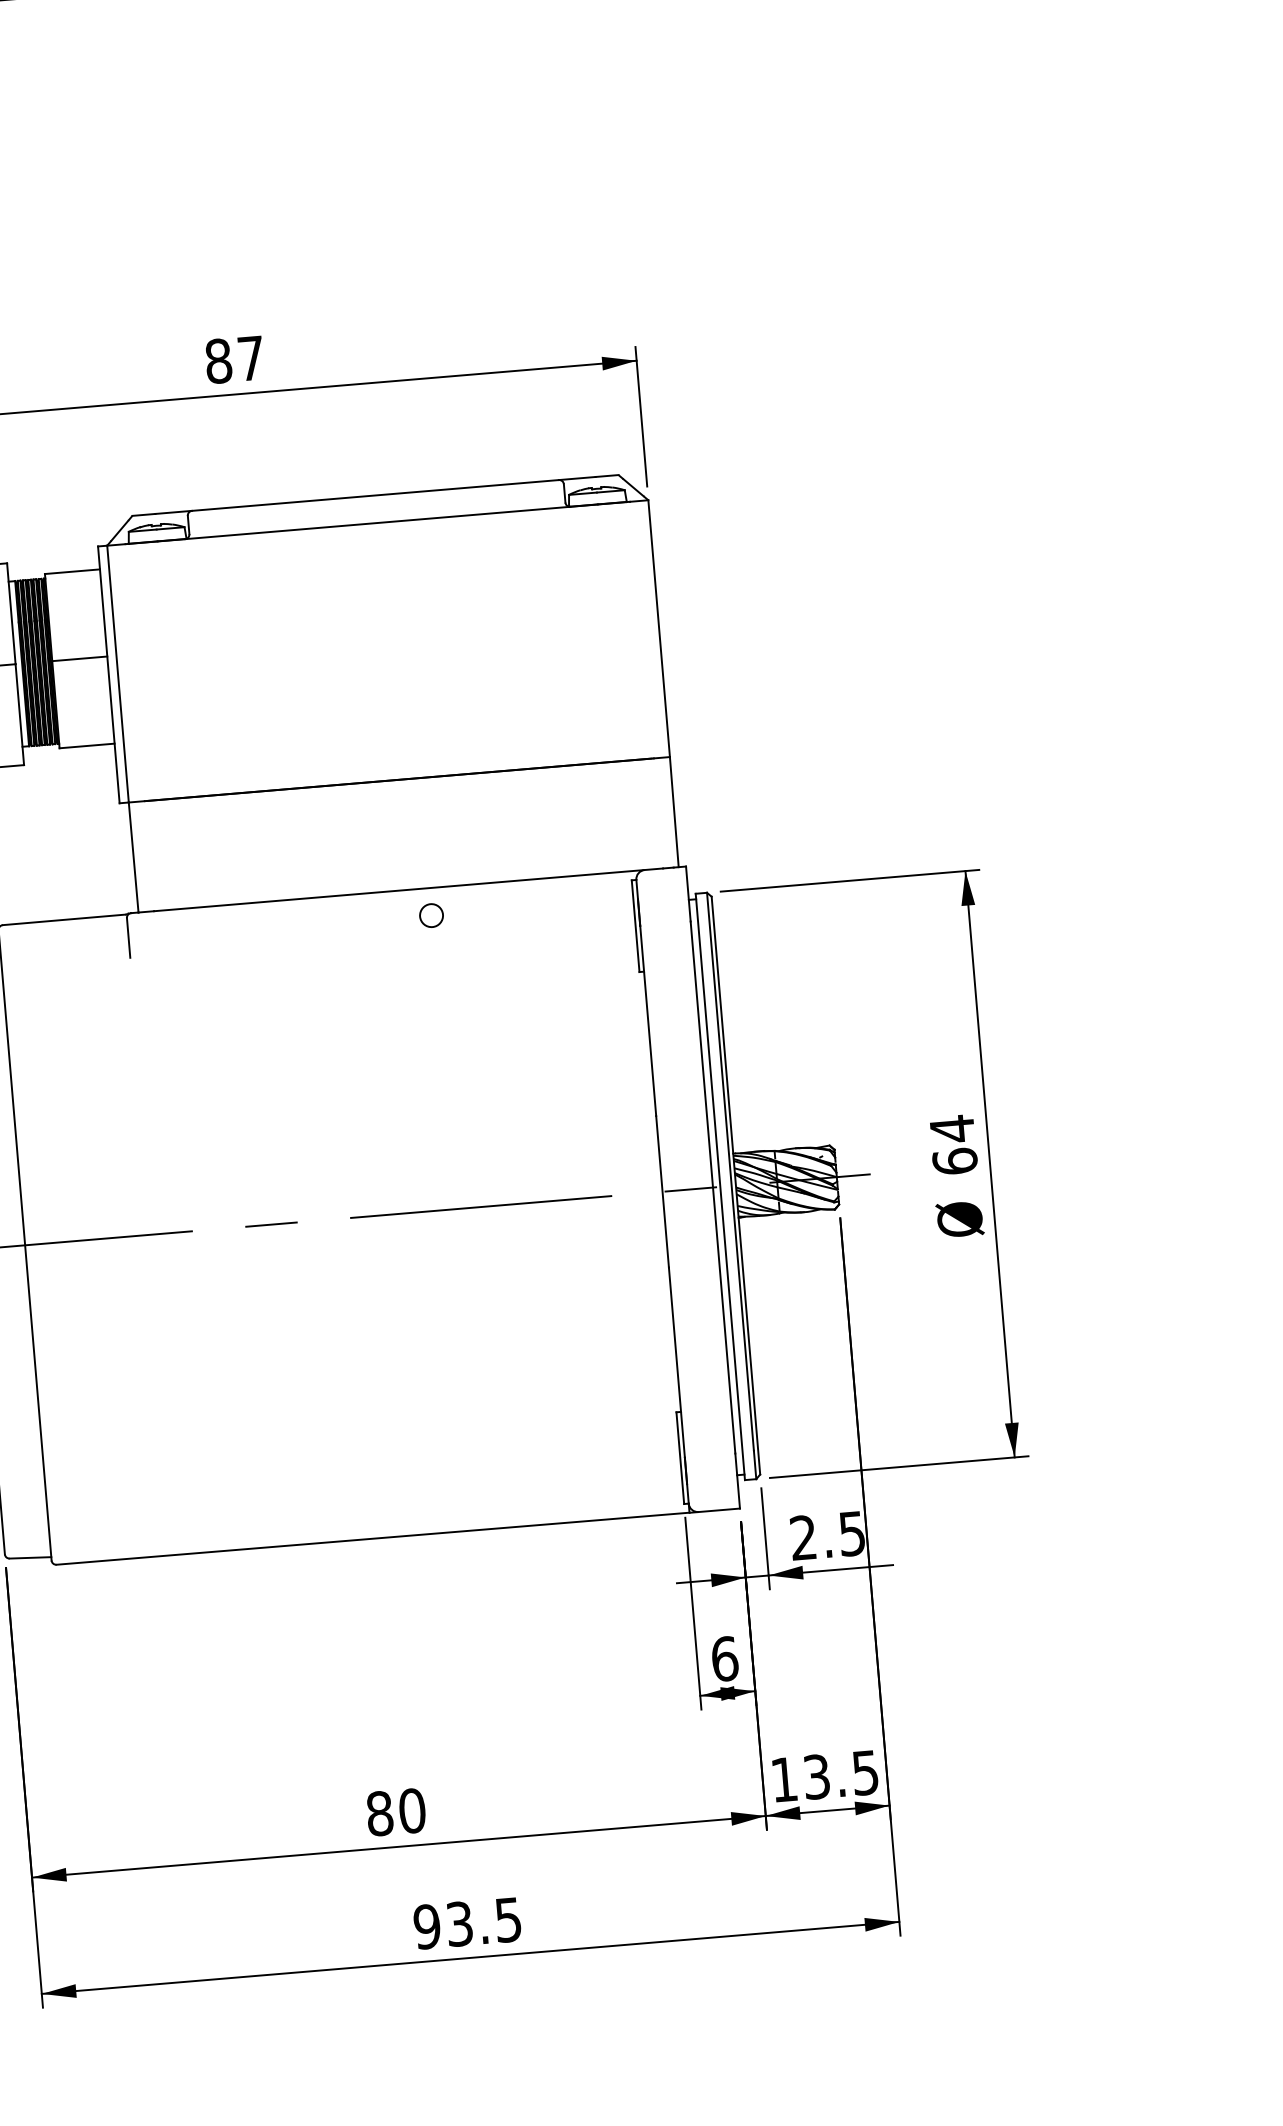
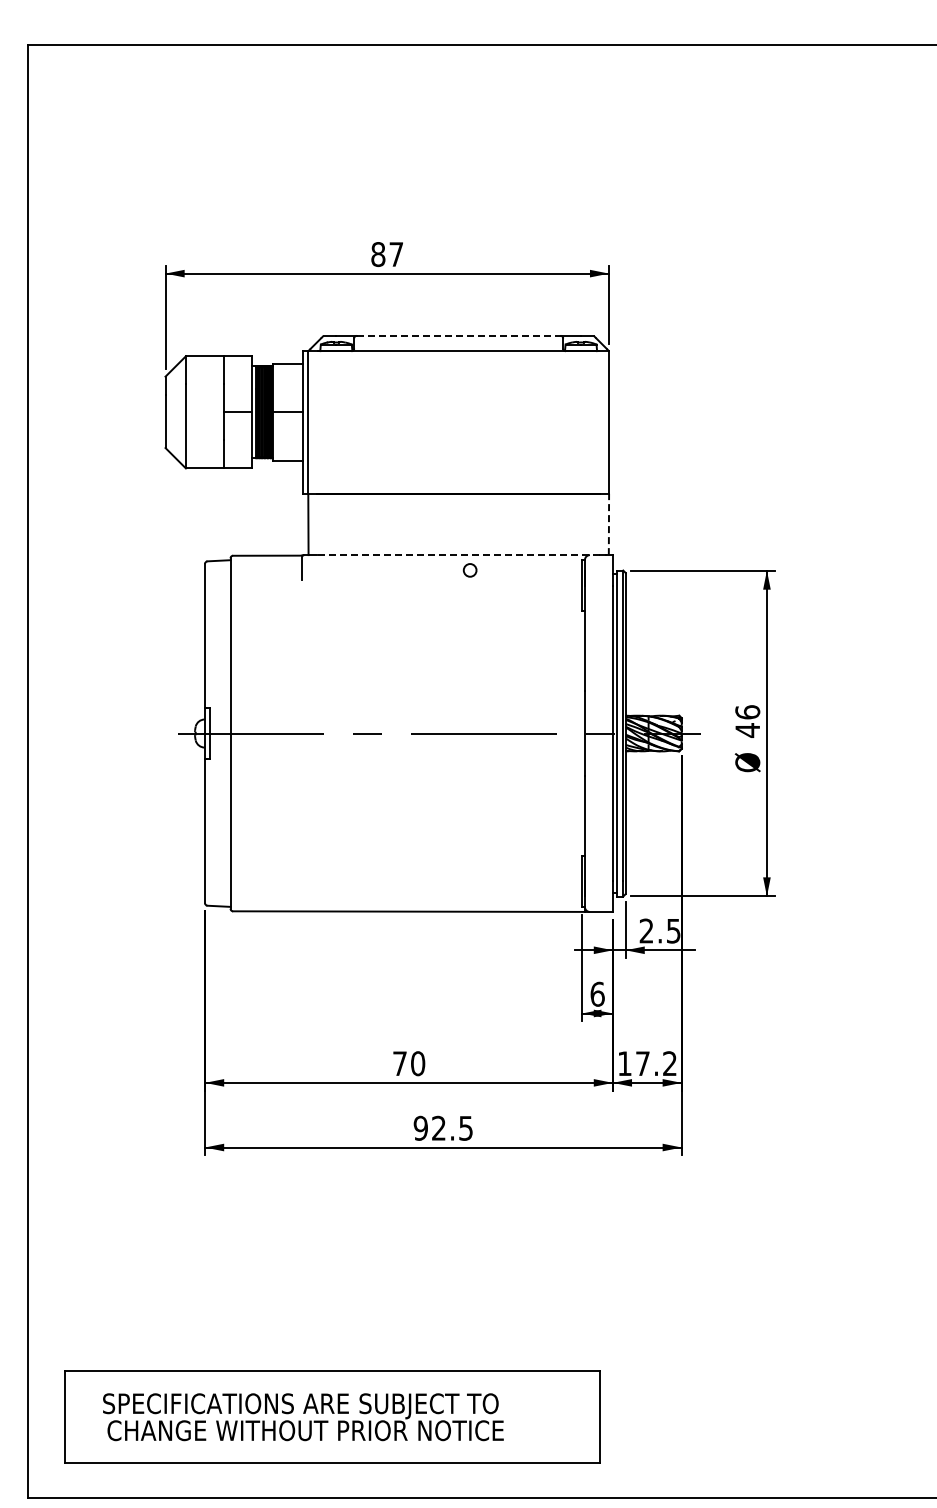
line: (375, 494) -> (458, 335), solid -> dashed
line: (673, 812) -> (608, 524), solid -> dashed
line: (408, 890) -> (458, 555), solid -> dashed
text: (953, 1145) -> (747, 721), 64 -> 46
text: (841, 1774) -> (656, 1063), 13.5 -> 17.2
text: (380, 1813) -> (400, 1063), 80 -> 70
text: (458, 1924) -> (438, 1128), 93.5 -> 92.5

